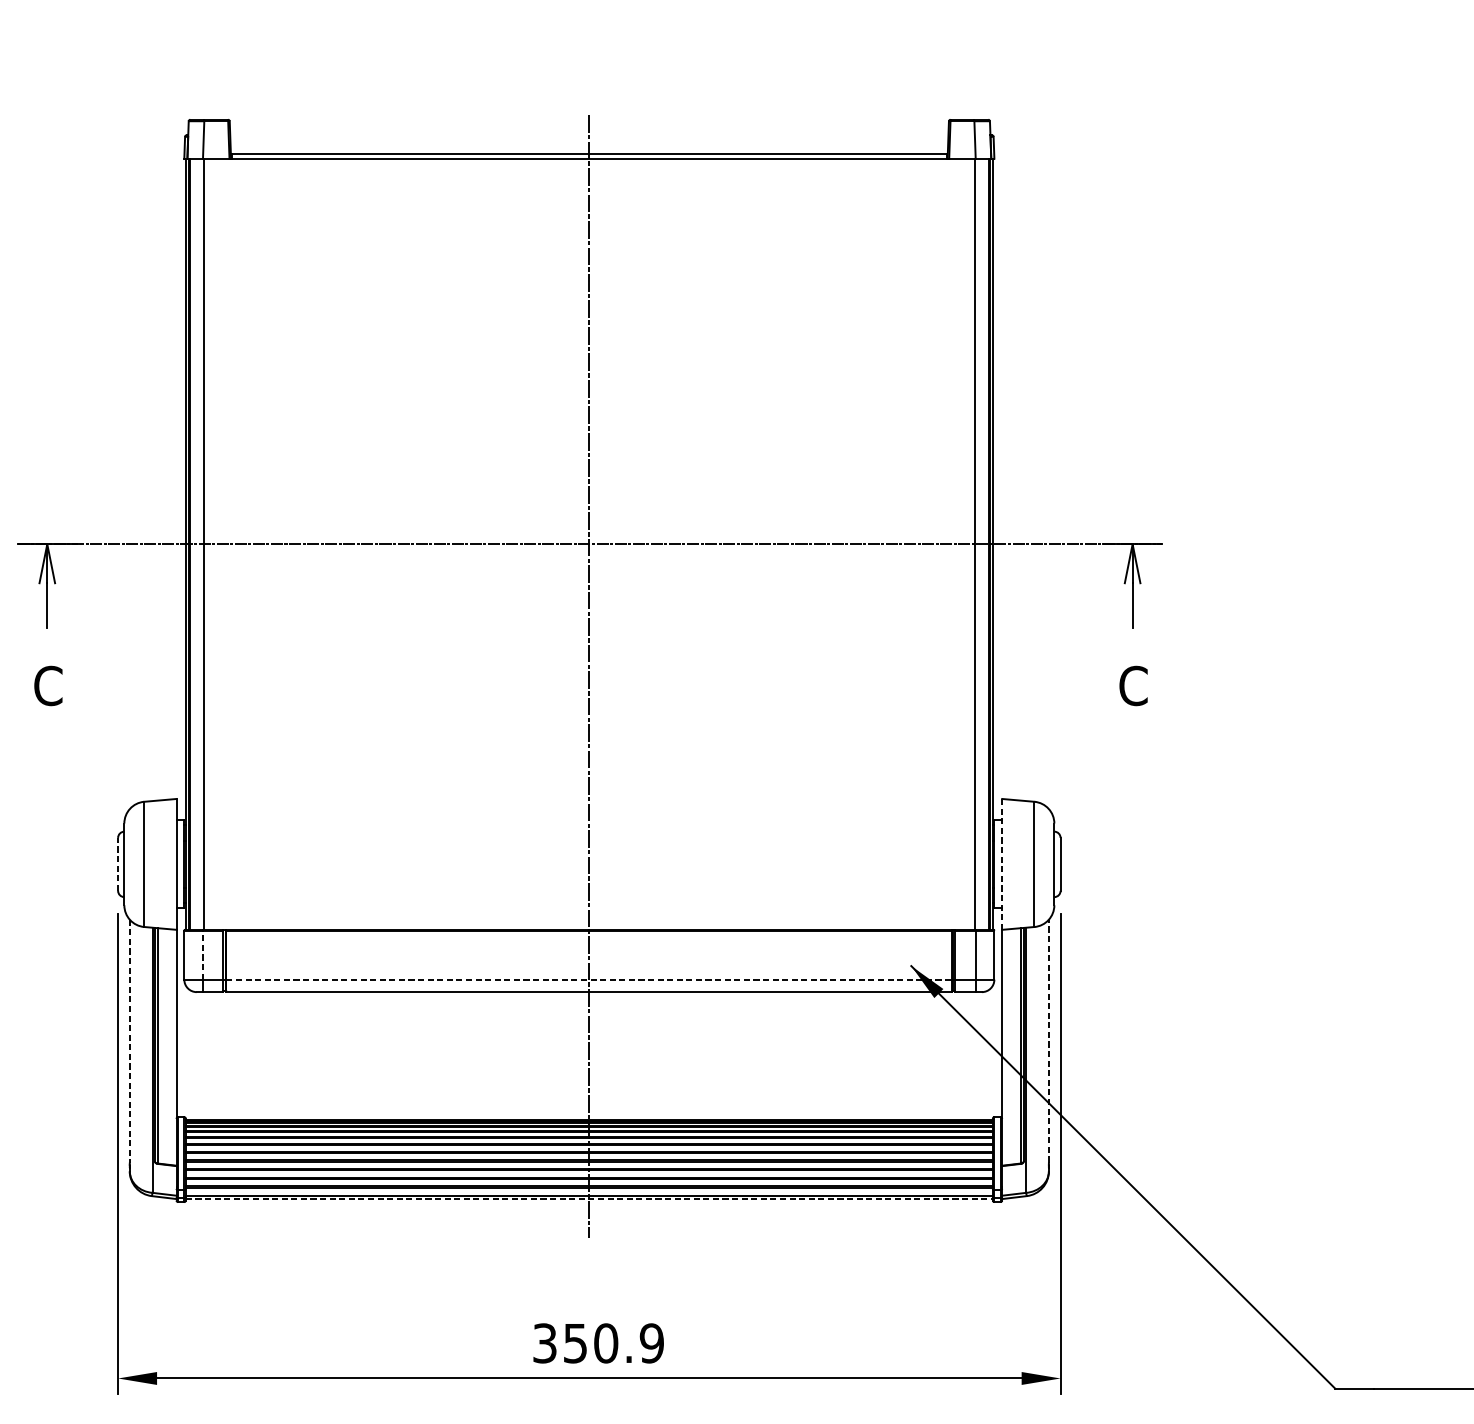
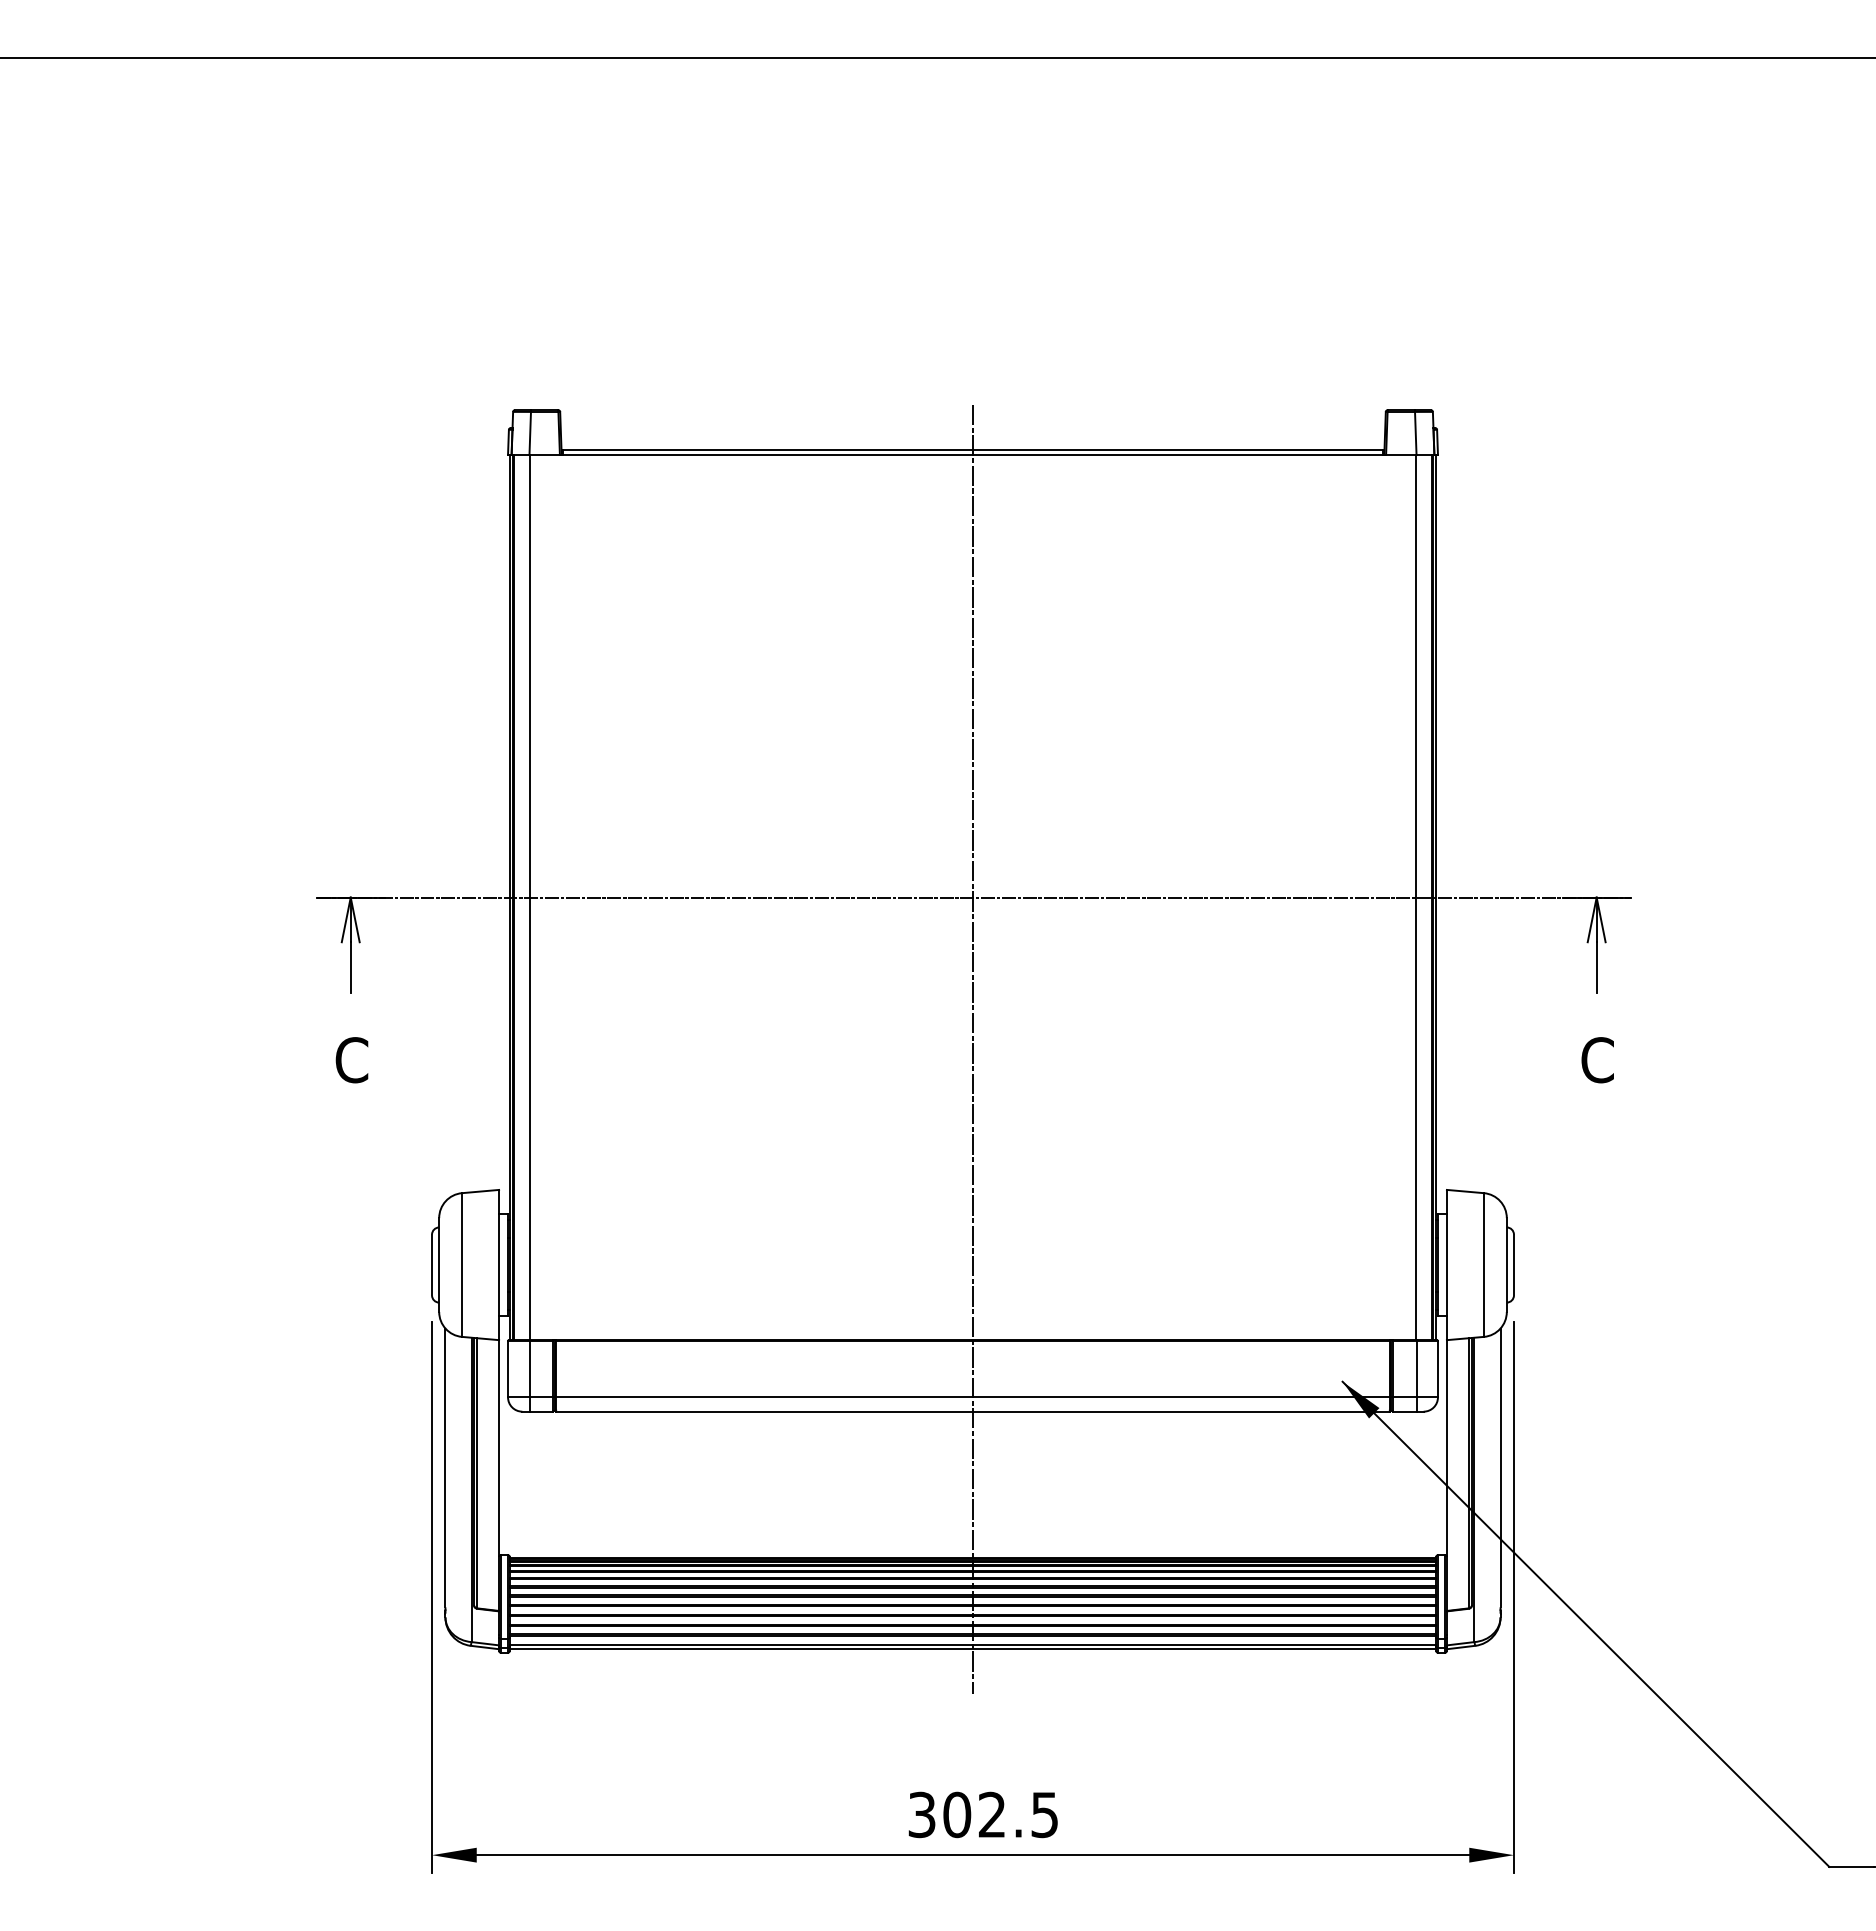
line: (118, 863) -> (432, 1264), dashed -> solid
line: (1001, 863) -> (1446, 1264), dashed -> solid
line: (203, 954) -> (529, 1368), dashed -> solid
line: (589, 979) -> (973, 1397), dashed -> solid
line: (1048, 1040) -> (1500, 1467), dashed -> solid
line: (129, 1041) -> (445, 1468), dashed -> solid
line: (589, 1199) -> (973, 1649), dashed -> solid
text: (613, 1343) -> (1000, 1814), 350.9 -> 302.5

